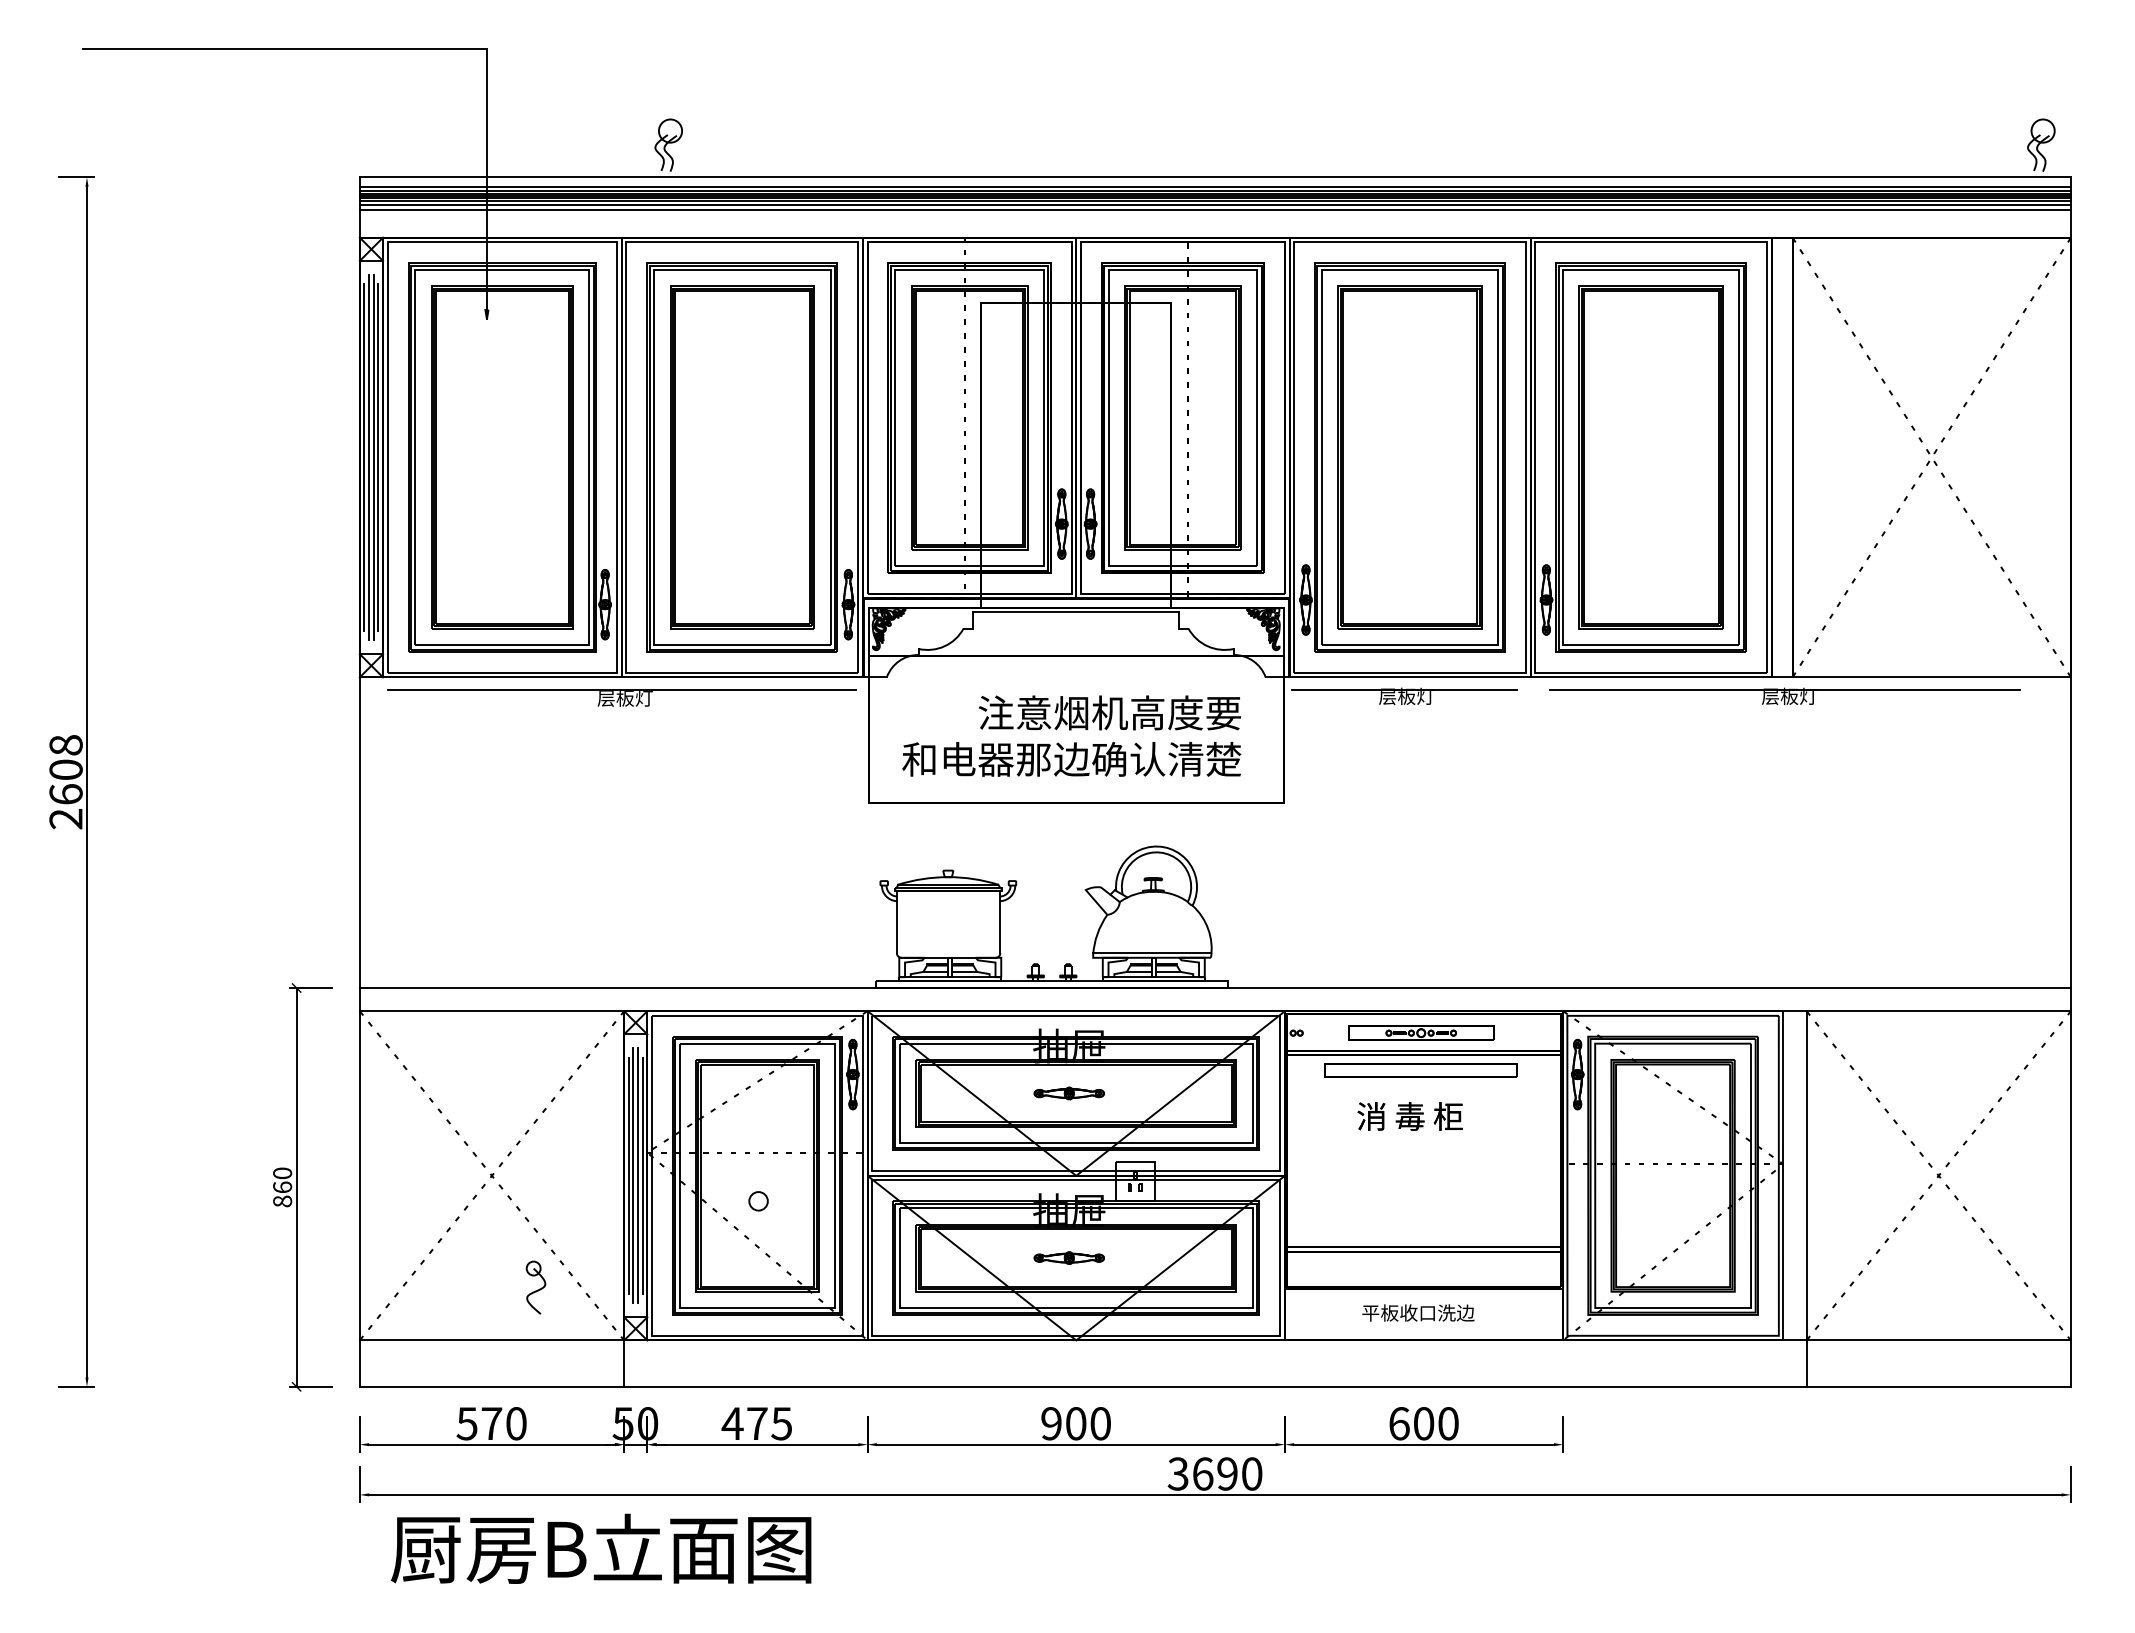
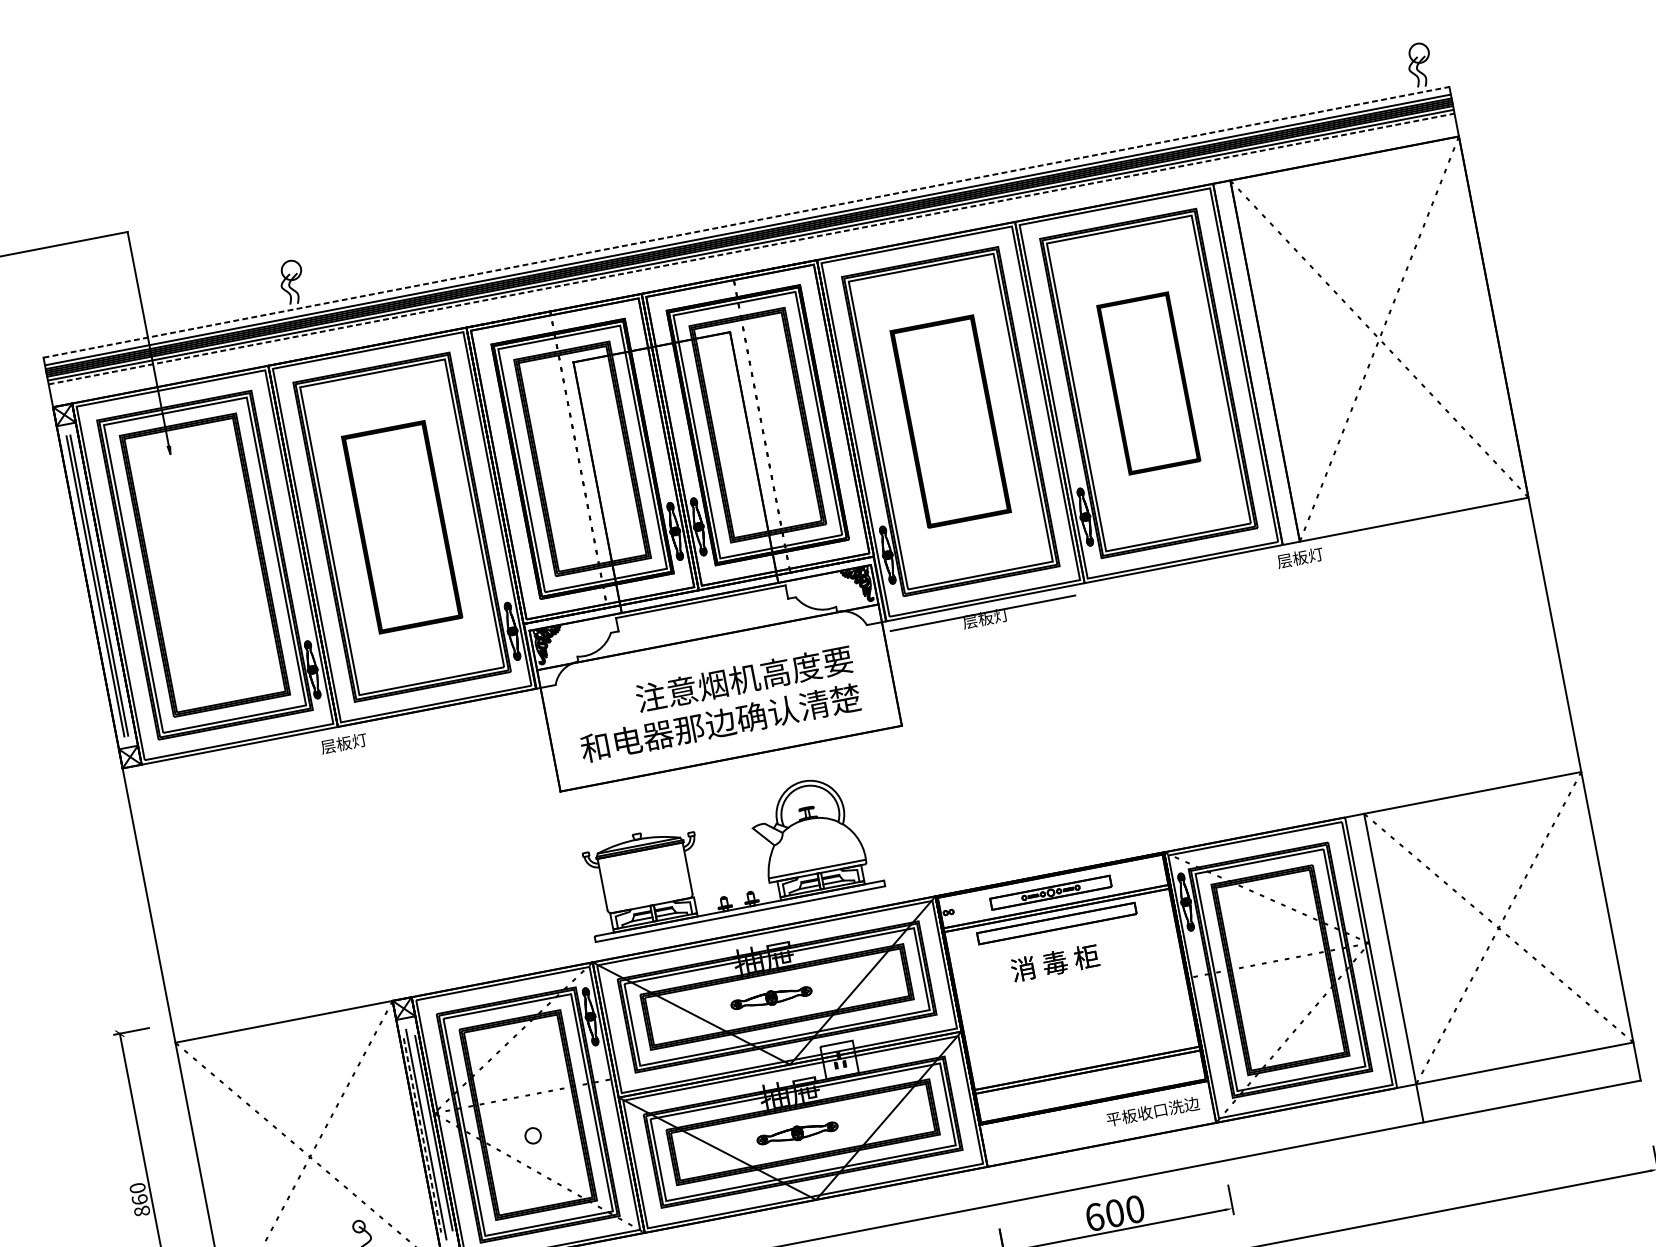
line: (1215, 177) -> (746, 222), solid -> dashed
line: (1215, 209) -> (751, 248), solid -> dashed
line: (364, 457) -> (91, 587), removed
line: (378, 457) -> (103, 584), removed
part: (742, 457) -> (402, 527), size x0.7
part: (1409, 457) -> (950, 421), size x0.7
part: (1650, 457) -> (1148, 383), size x0.6
line: (622, 689) -> (340, 736), removed
line: (1784, 689) -> (1295, 553), removed
line: (1214, 988) -> (874, 888), removed
part: (1068, 1093) -> (770, 998), size x1.4
line: (638, 1175) -> (430, 1133), removed
line: (628, 1176) -> (422, 1136), solid -> dashed
part: (1068, 1257) -> (796, 1132), size x1.4
text: (1418, 1312) -> (1152, 1111), moved

